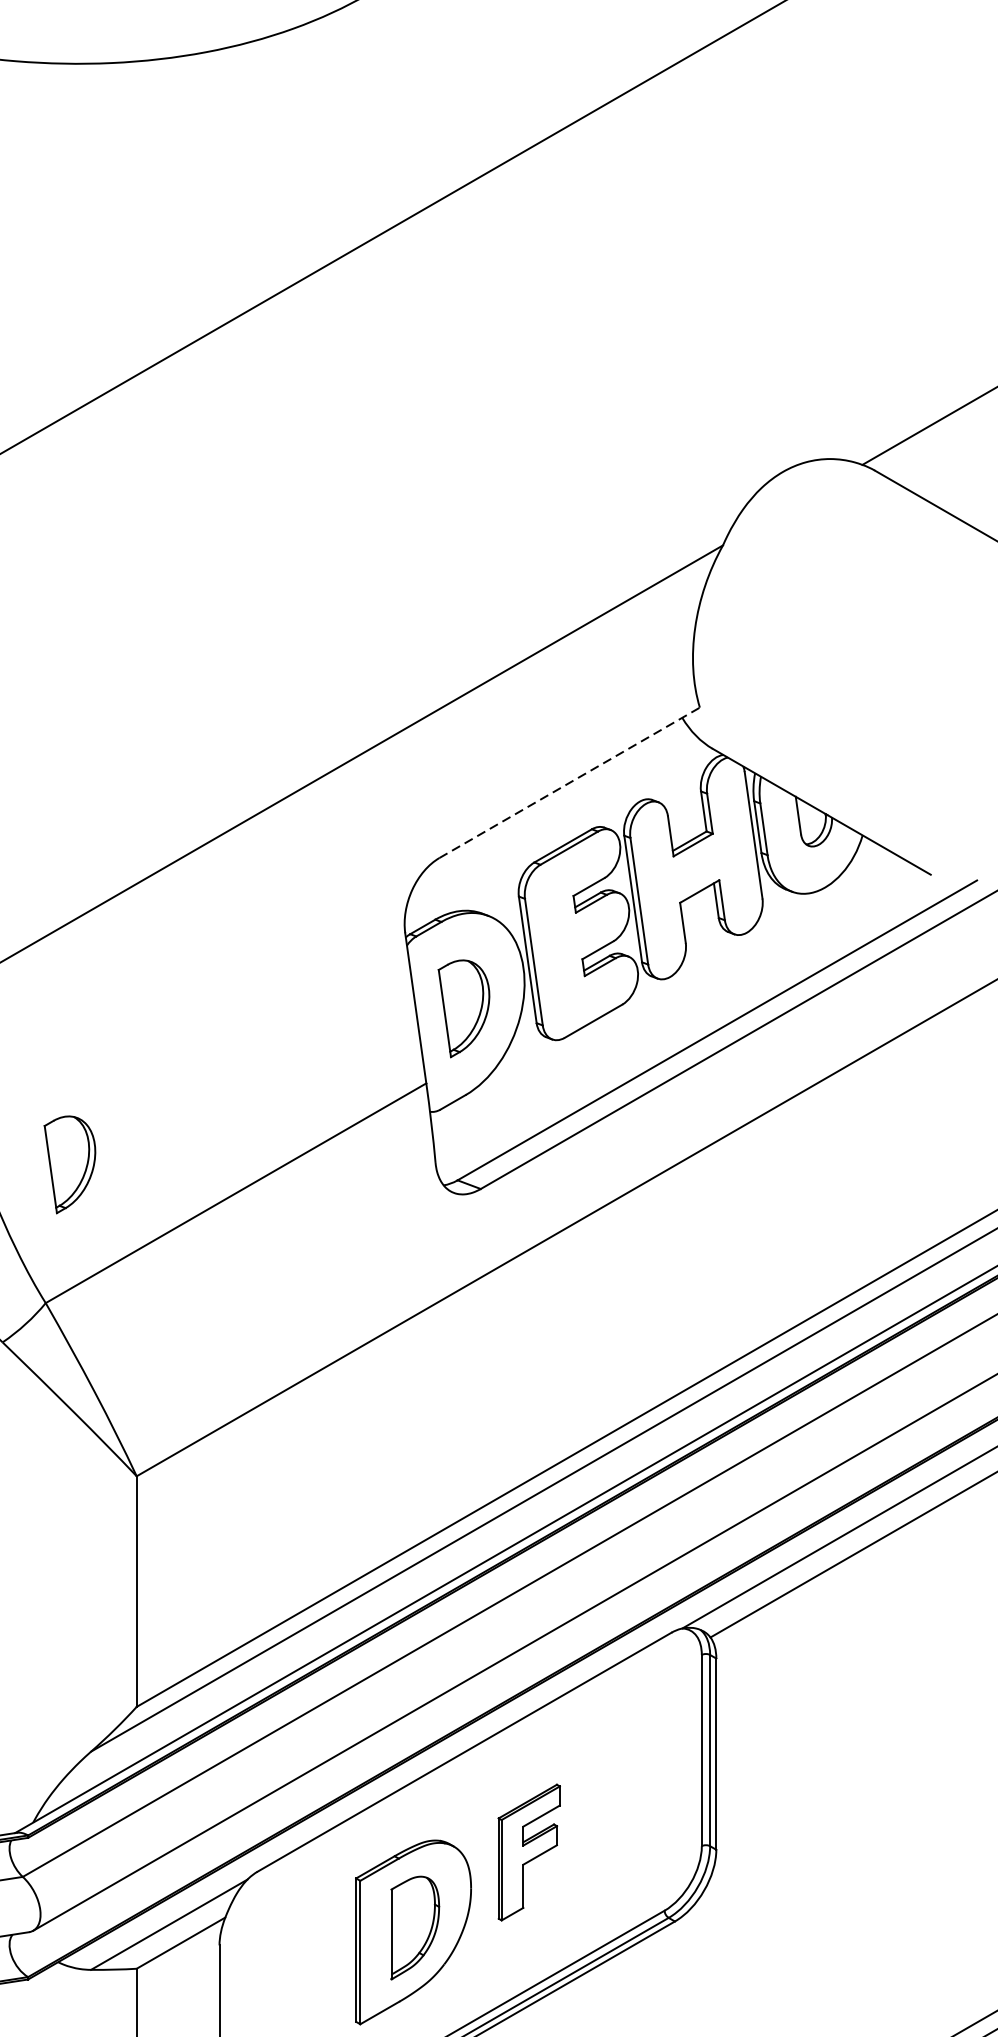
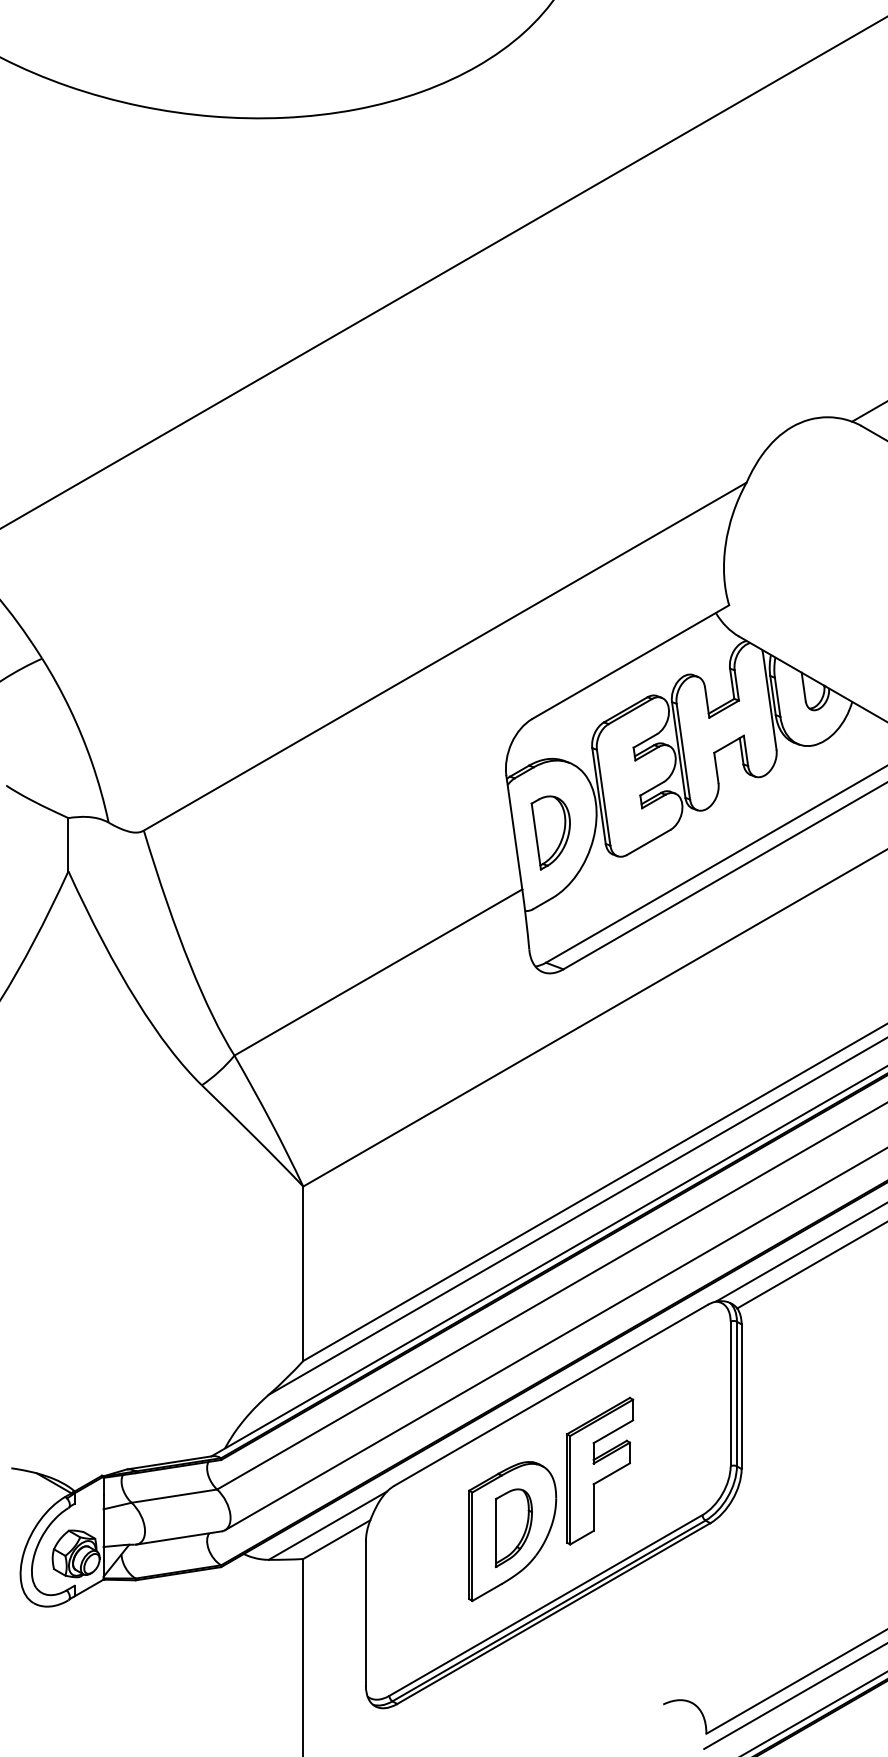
line: (569, 783) -> (630, 662), dashed -> solid
part: (69, 1164) -> (252, 950), removed
part: (529, 1851) -> (600, 1470), size x1.43

